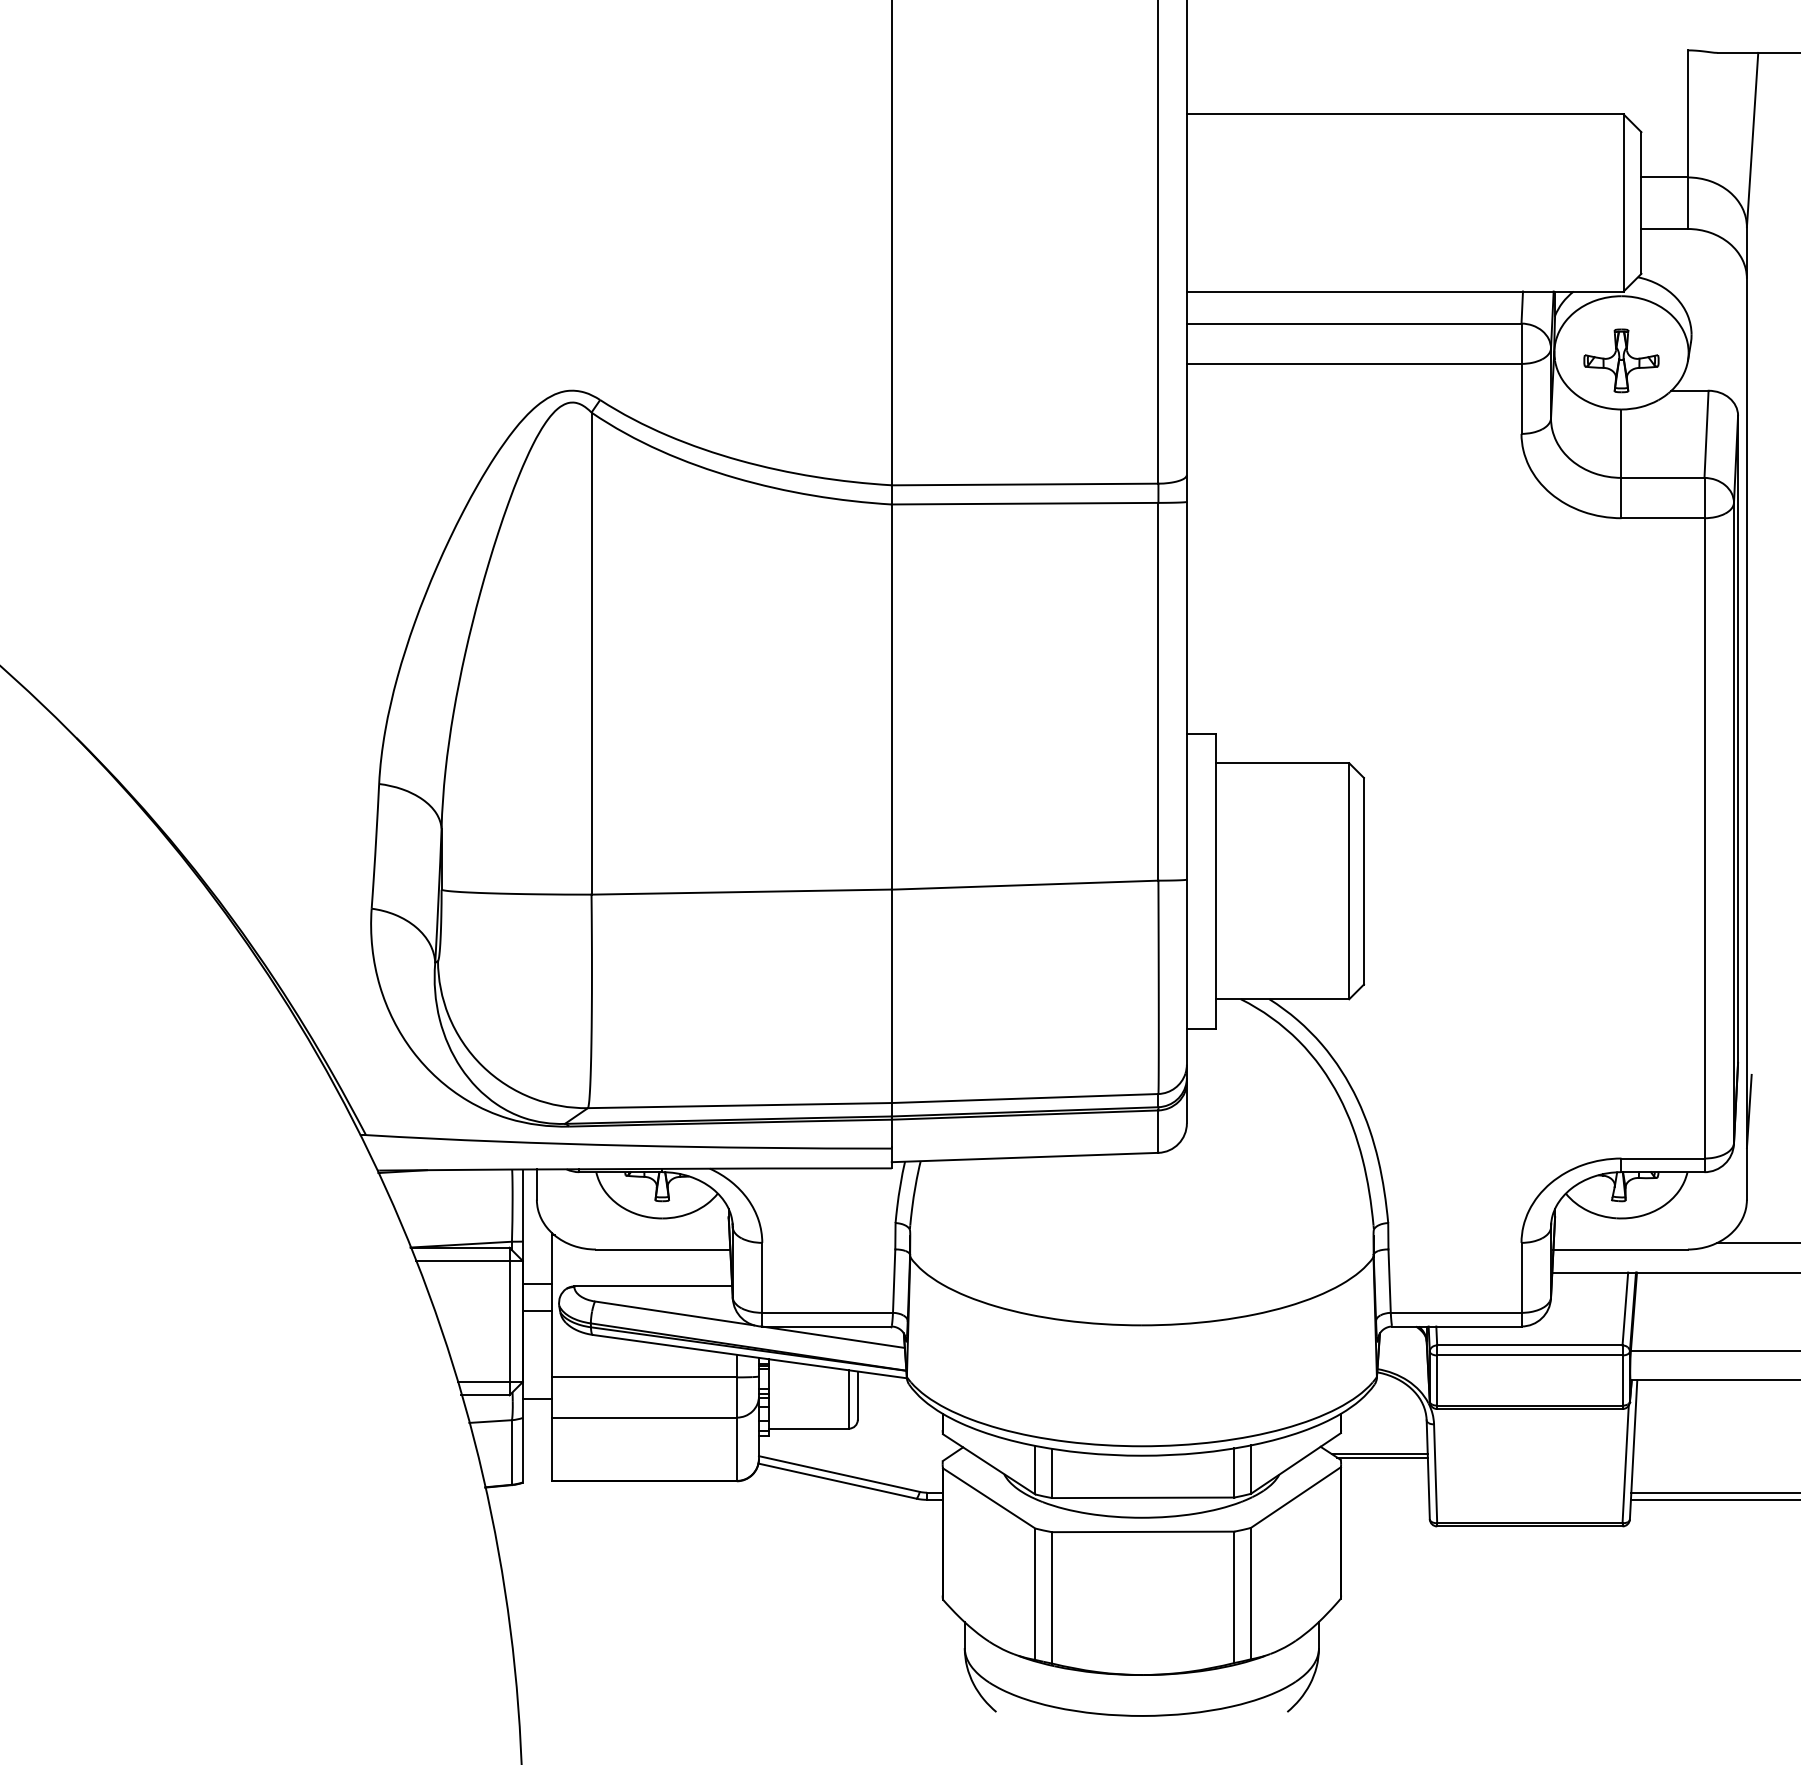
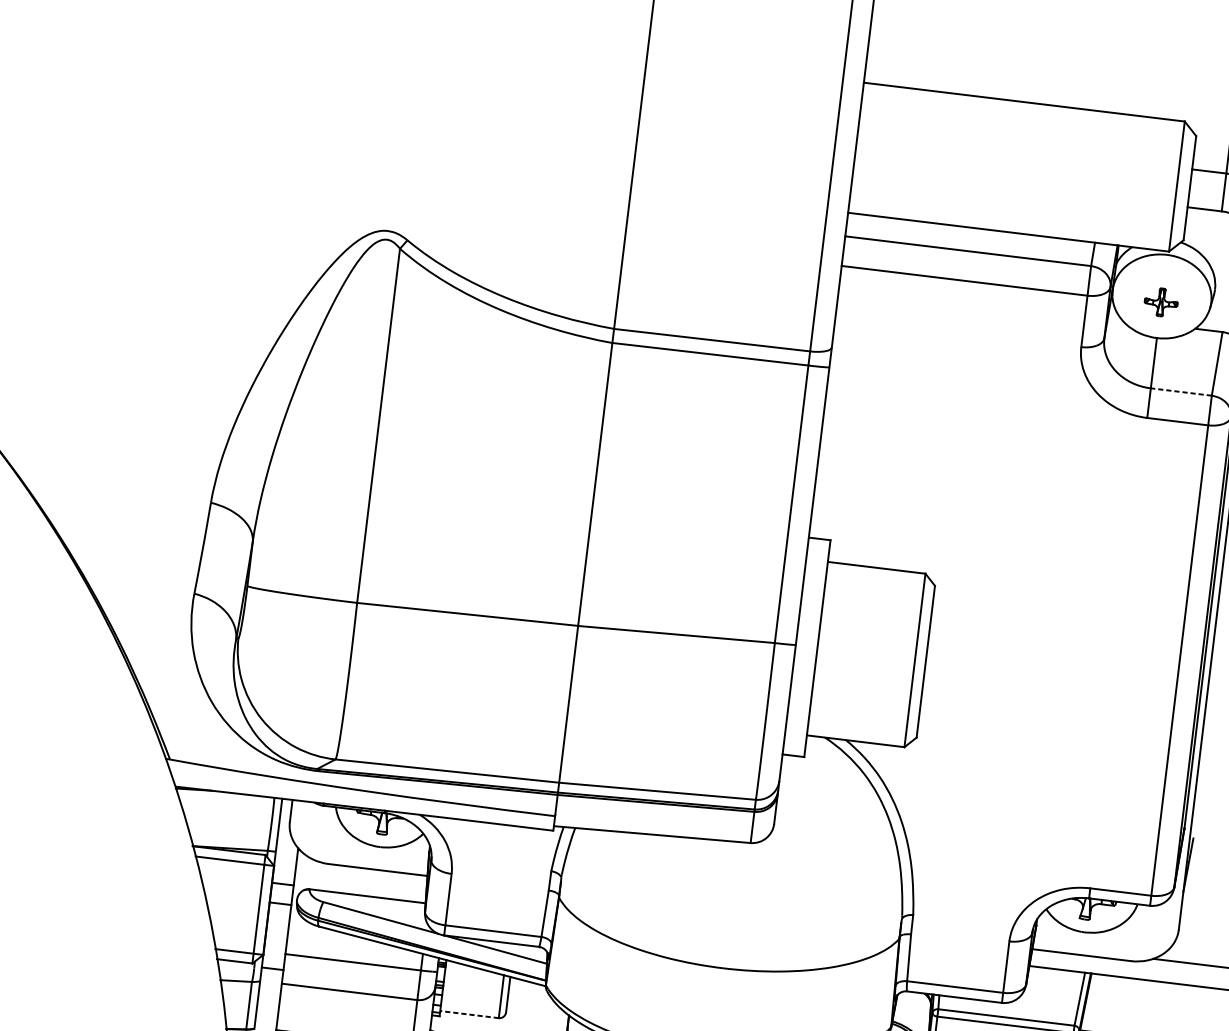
part: (1621, 360) -> (1161, 302), size x0.6
line: (1662, 477) -> (1181, 391), solid -> dashed
line: (809, 1428) -> (469, 1014), solid -> dashed

